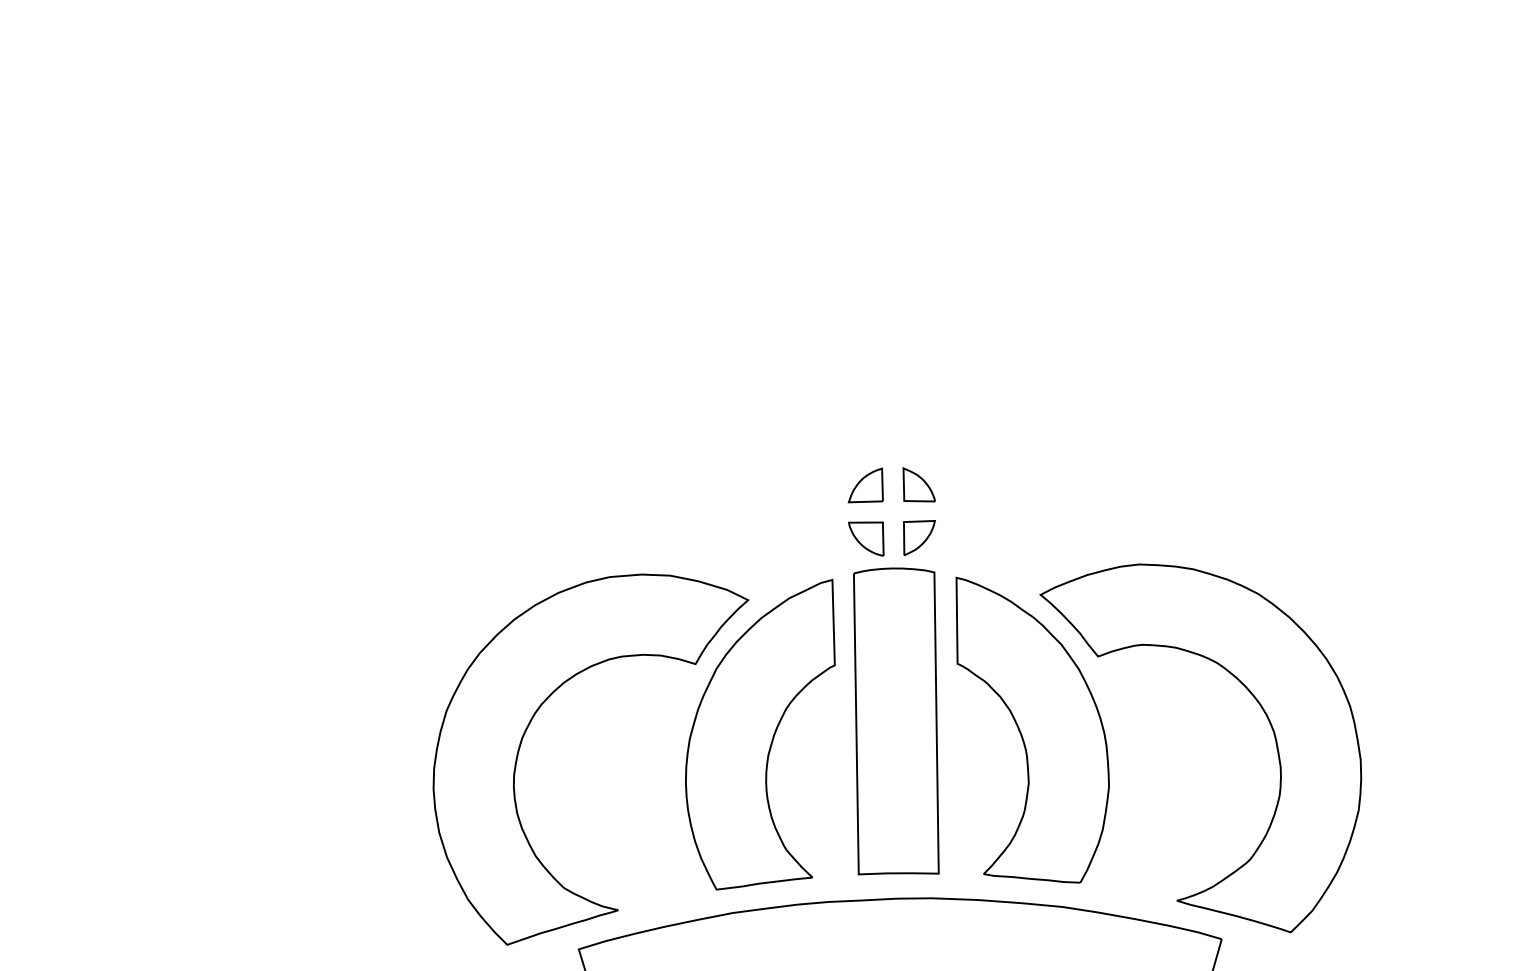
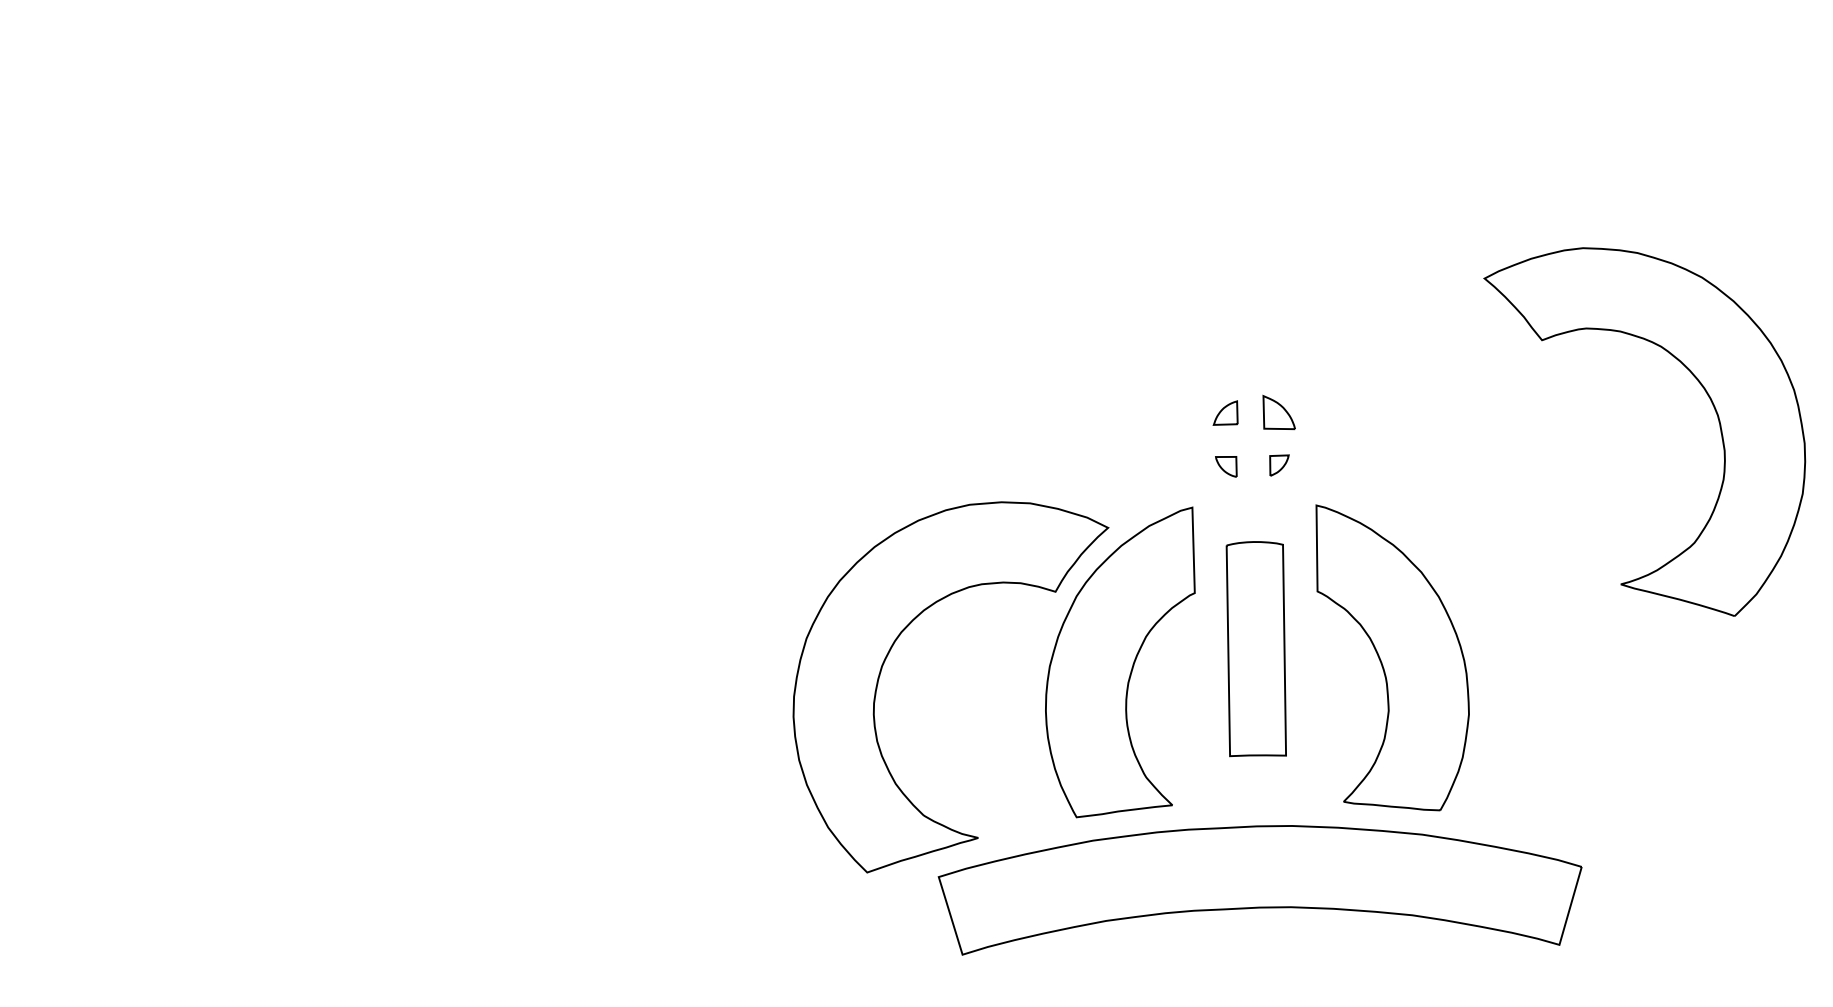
part: (865, 484) -> (1225, 412), size x0.7
part: (919, 537) -> (1279, 465), size x0.6
part: (866, 538) -> (1226, 466), size x0.6
part: (1261, 708) -> (1705, 392), moved
part: (896, 720) -> (1256, 648), size x0.7

